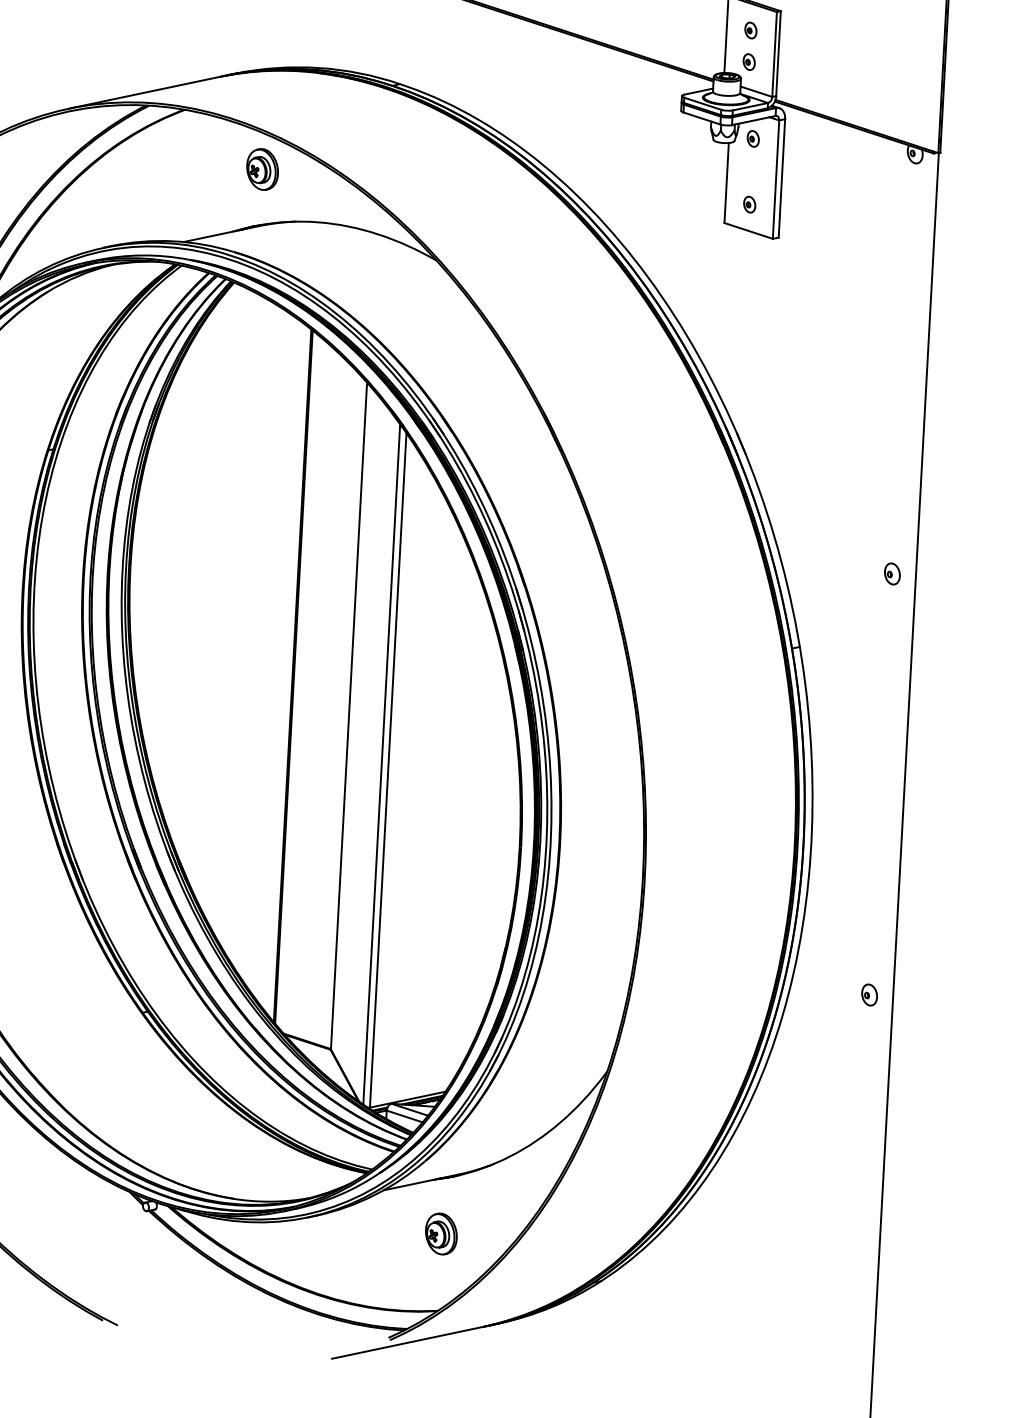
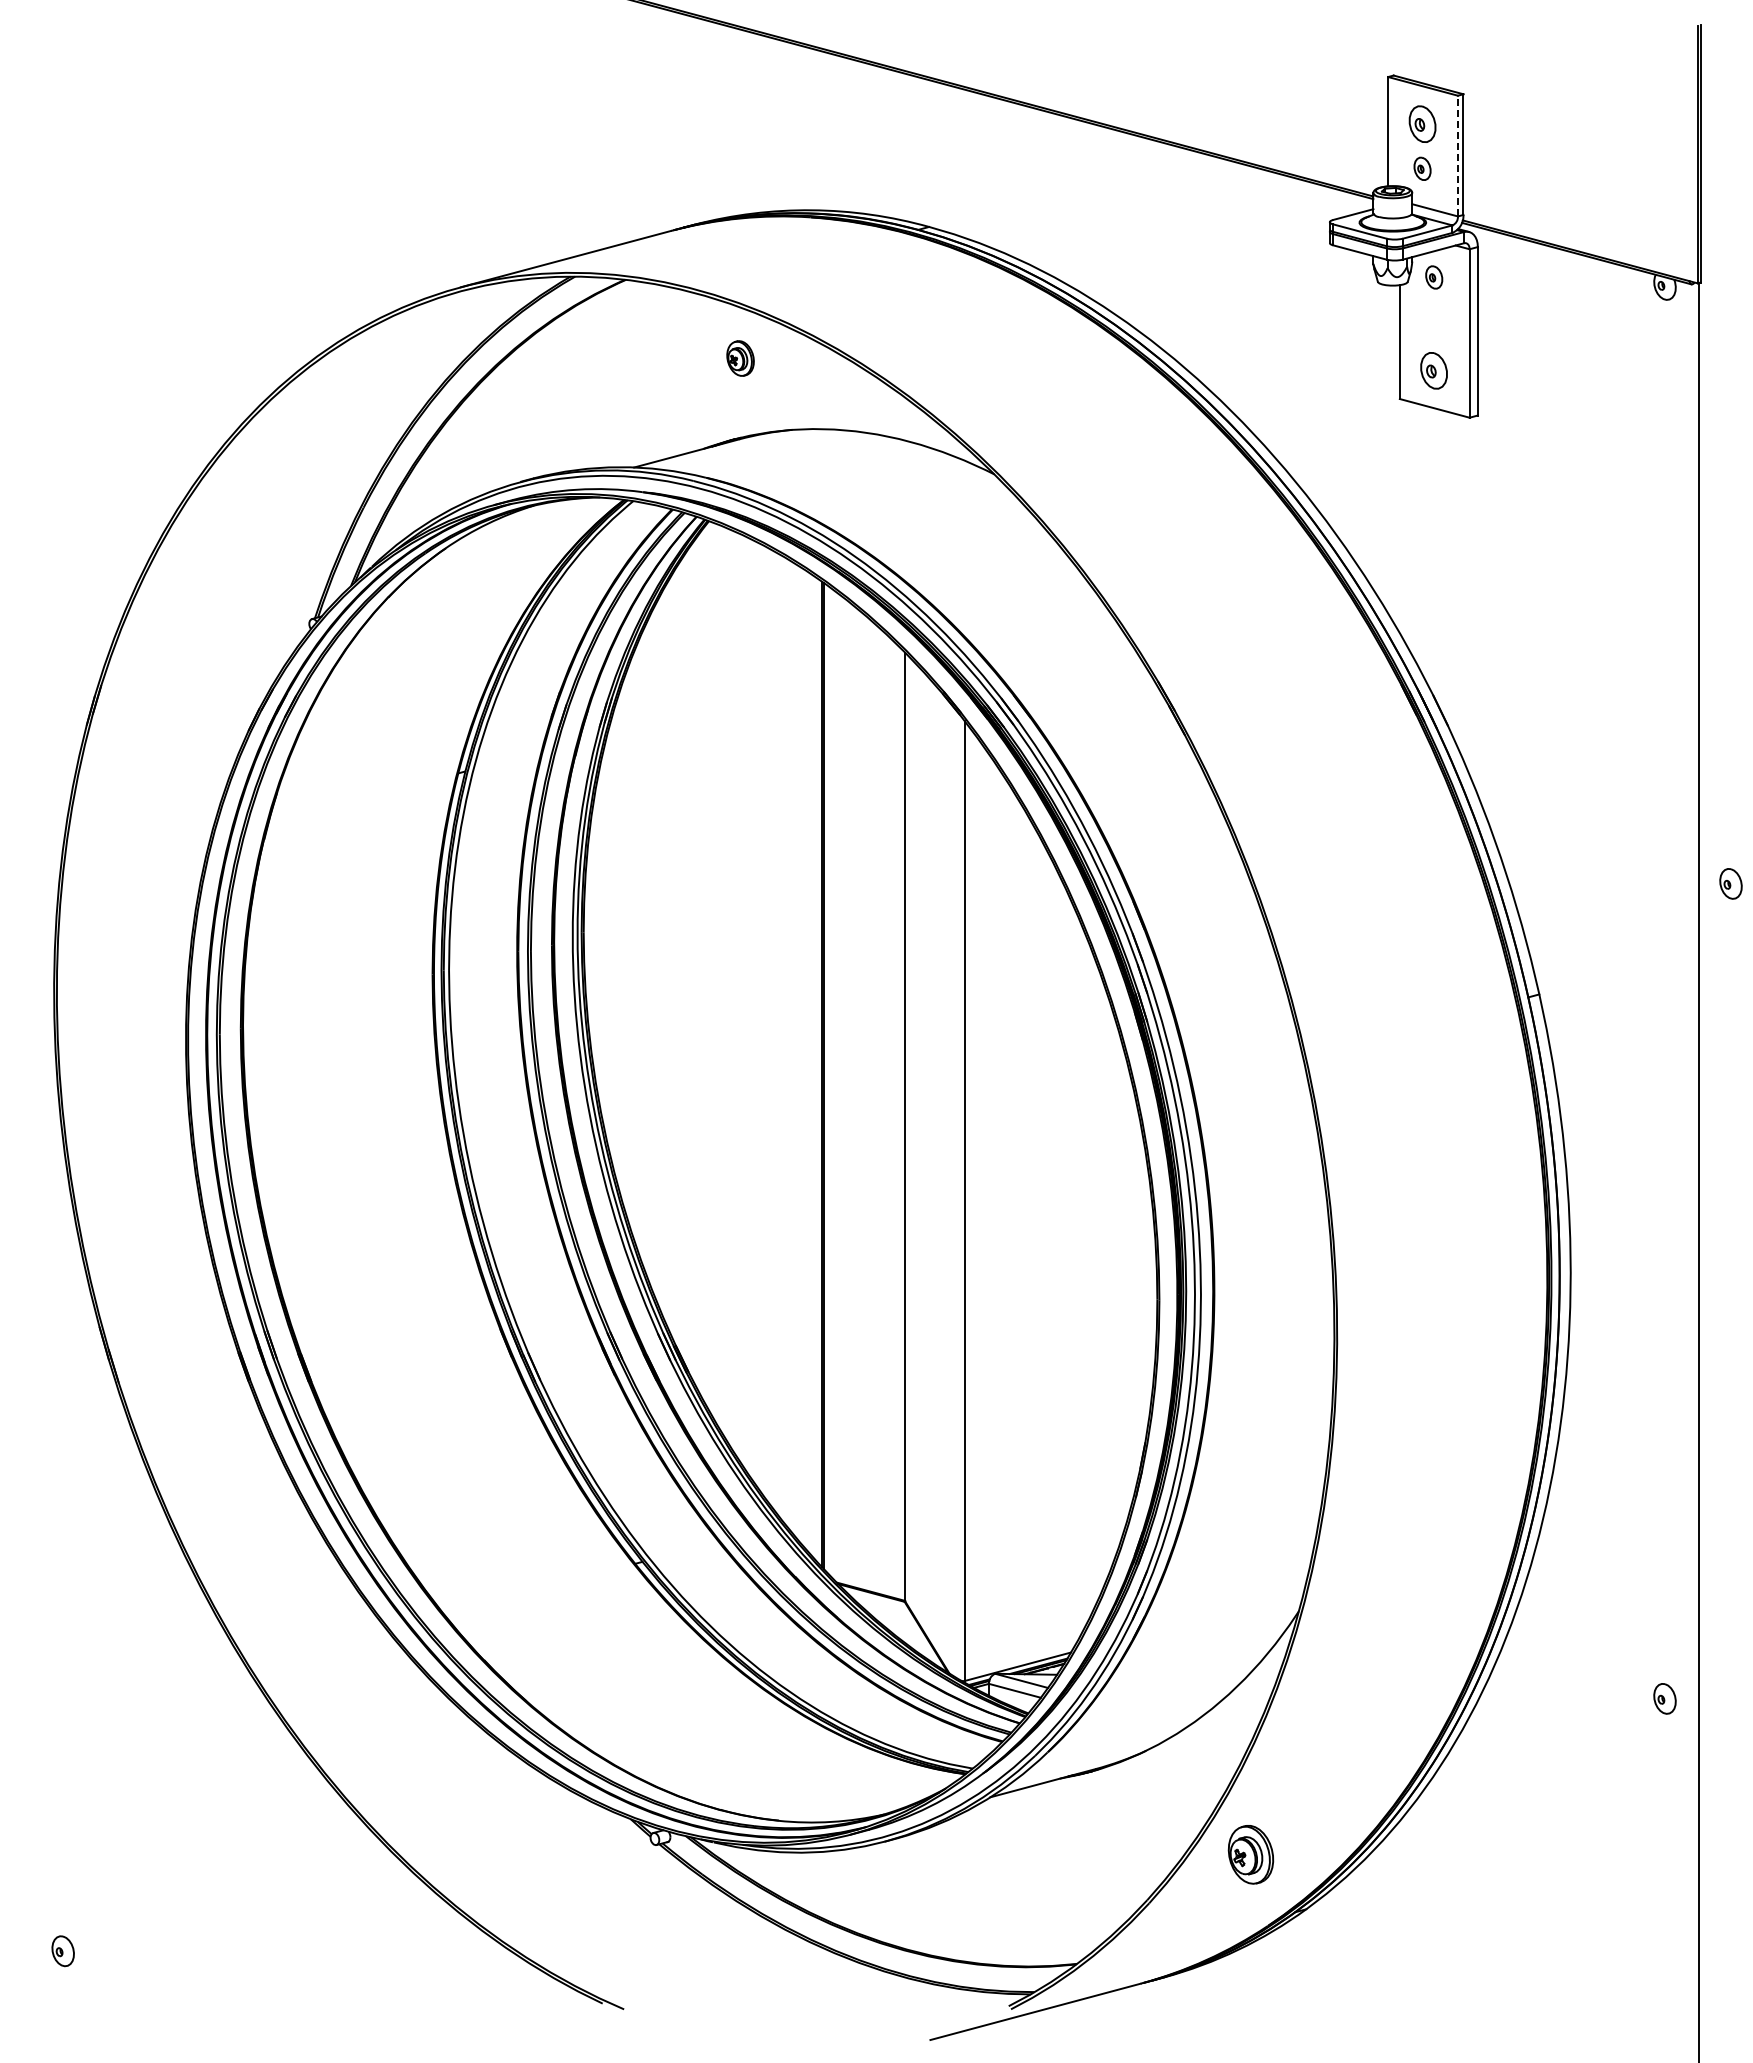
part: (750, 30) -> (1422, 123), size x1.6
line: (774, 54) -> (1457, 155), solid -> dashed
part: (262, 169) -> (740, 358), size x0.6
part: (749, 205) -> (1434, 371), size x1.6
part: (892, 573) -> (1730, 883), moved
line: (381, 764) -> (955, 1193), removed
part: (869, 994) -> (1664, 1698), moved
part: (441, 1233) -> (1250, 1854), moved

